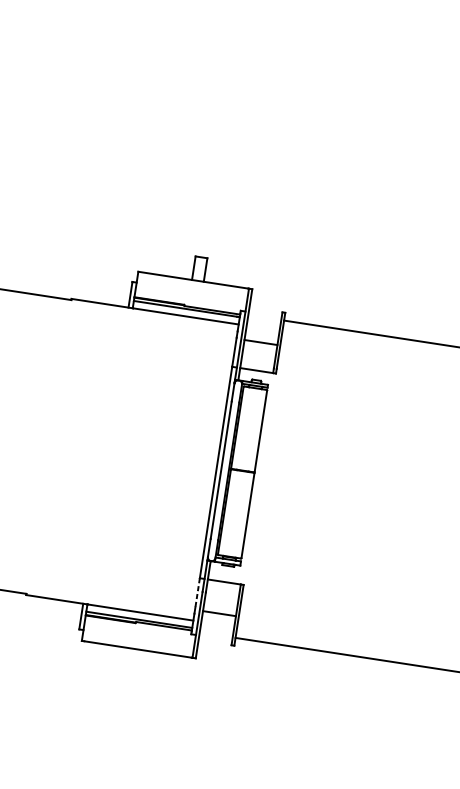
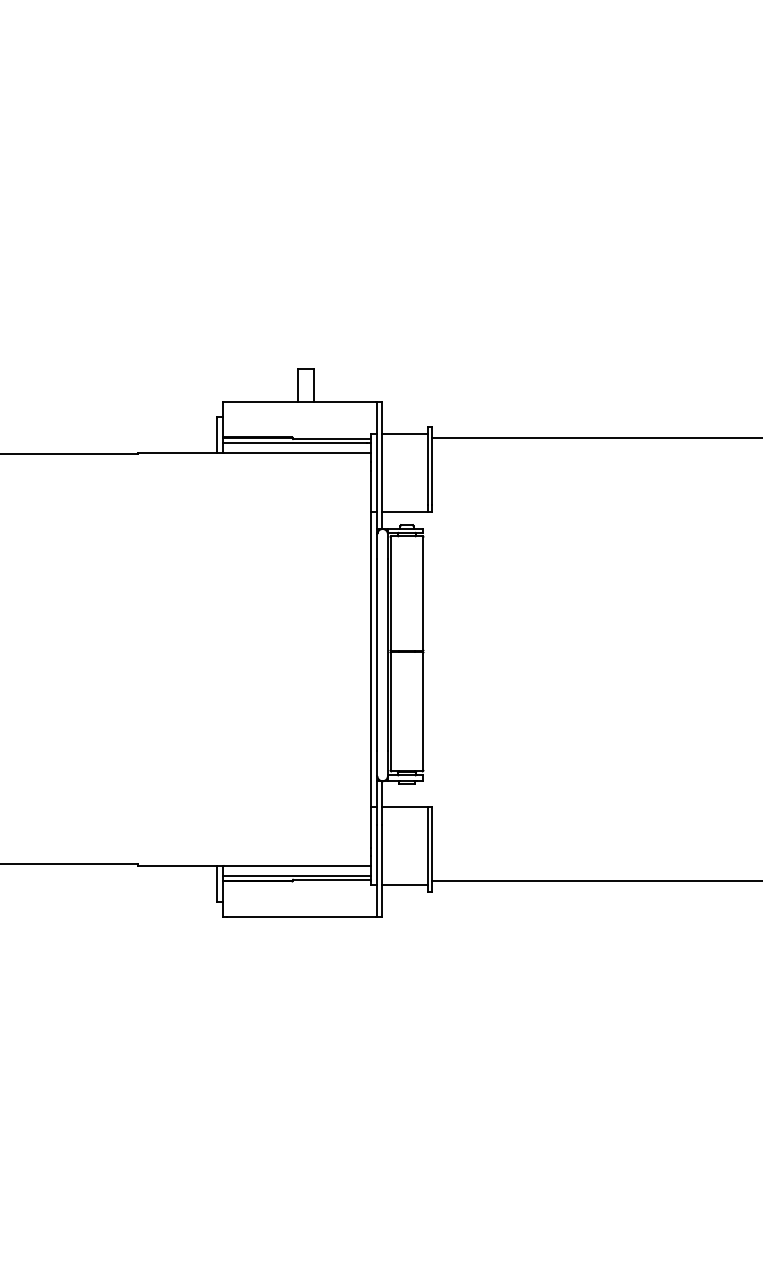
line: (260, 342) -> (404, 433), moved
line: (197, 592) -> (370, 827), dashed -> solid
line: (219, 613) -> (404, 885), moved

